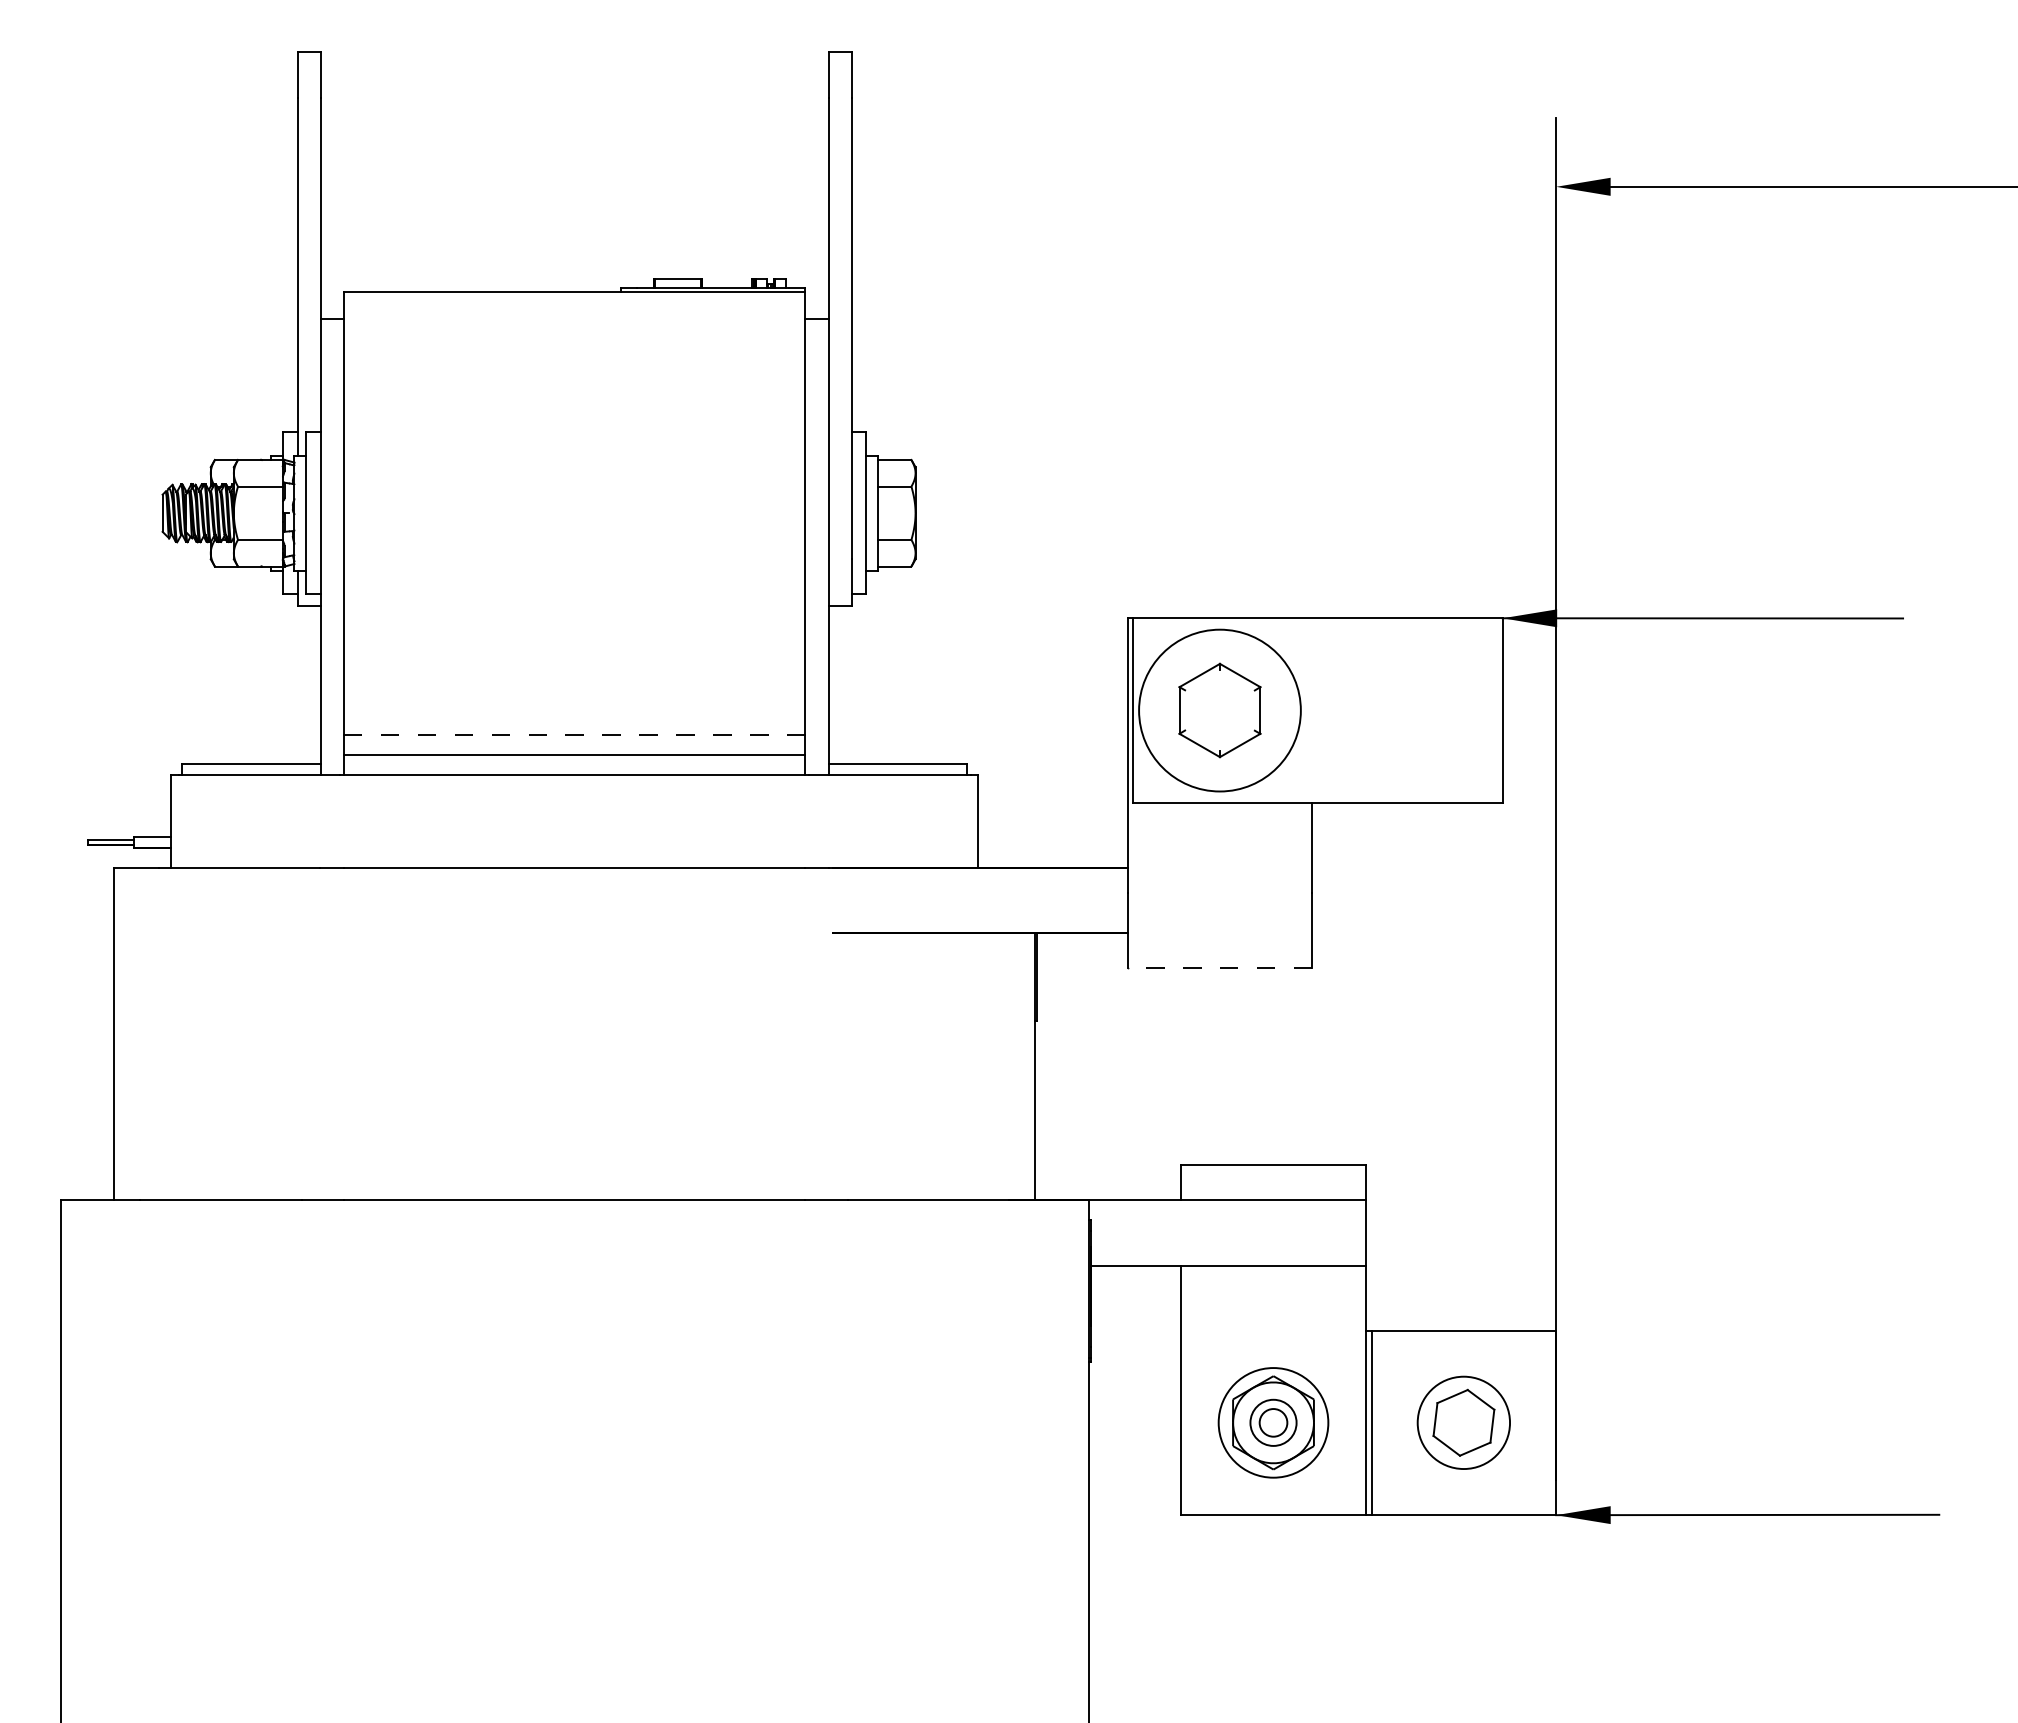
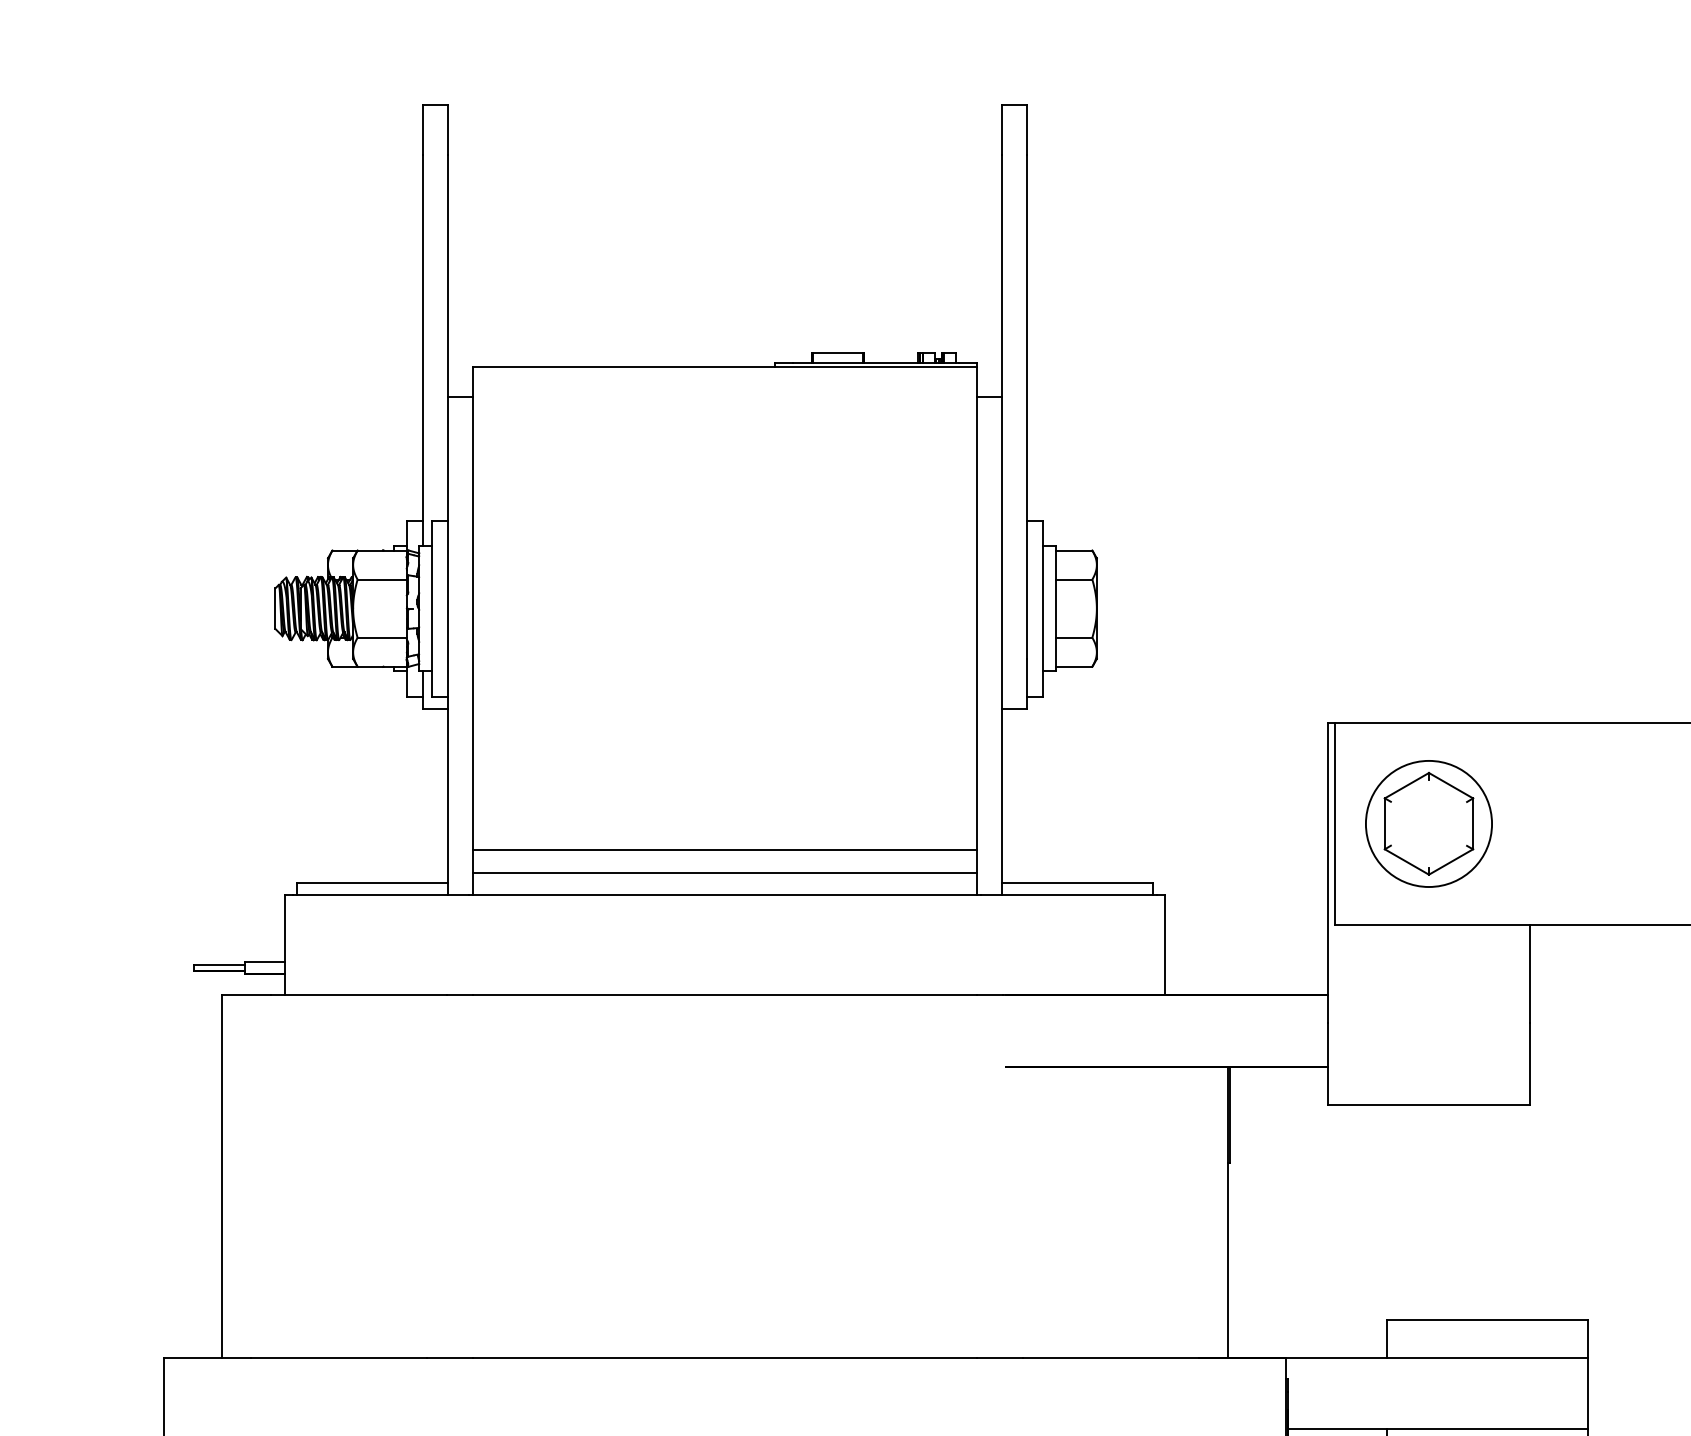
circle: (1219, 710) -> (1428, 823), size x0.71
line: (574, 734) -> (724, 850), dashed -> solid
line: (1219, 968) -> (1428, 1105), dashed -> solid

